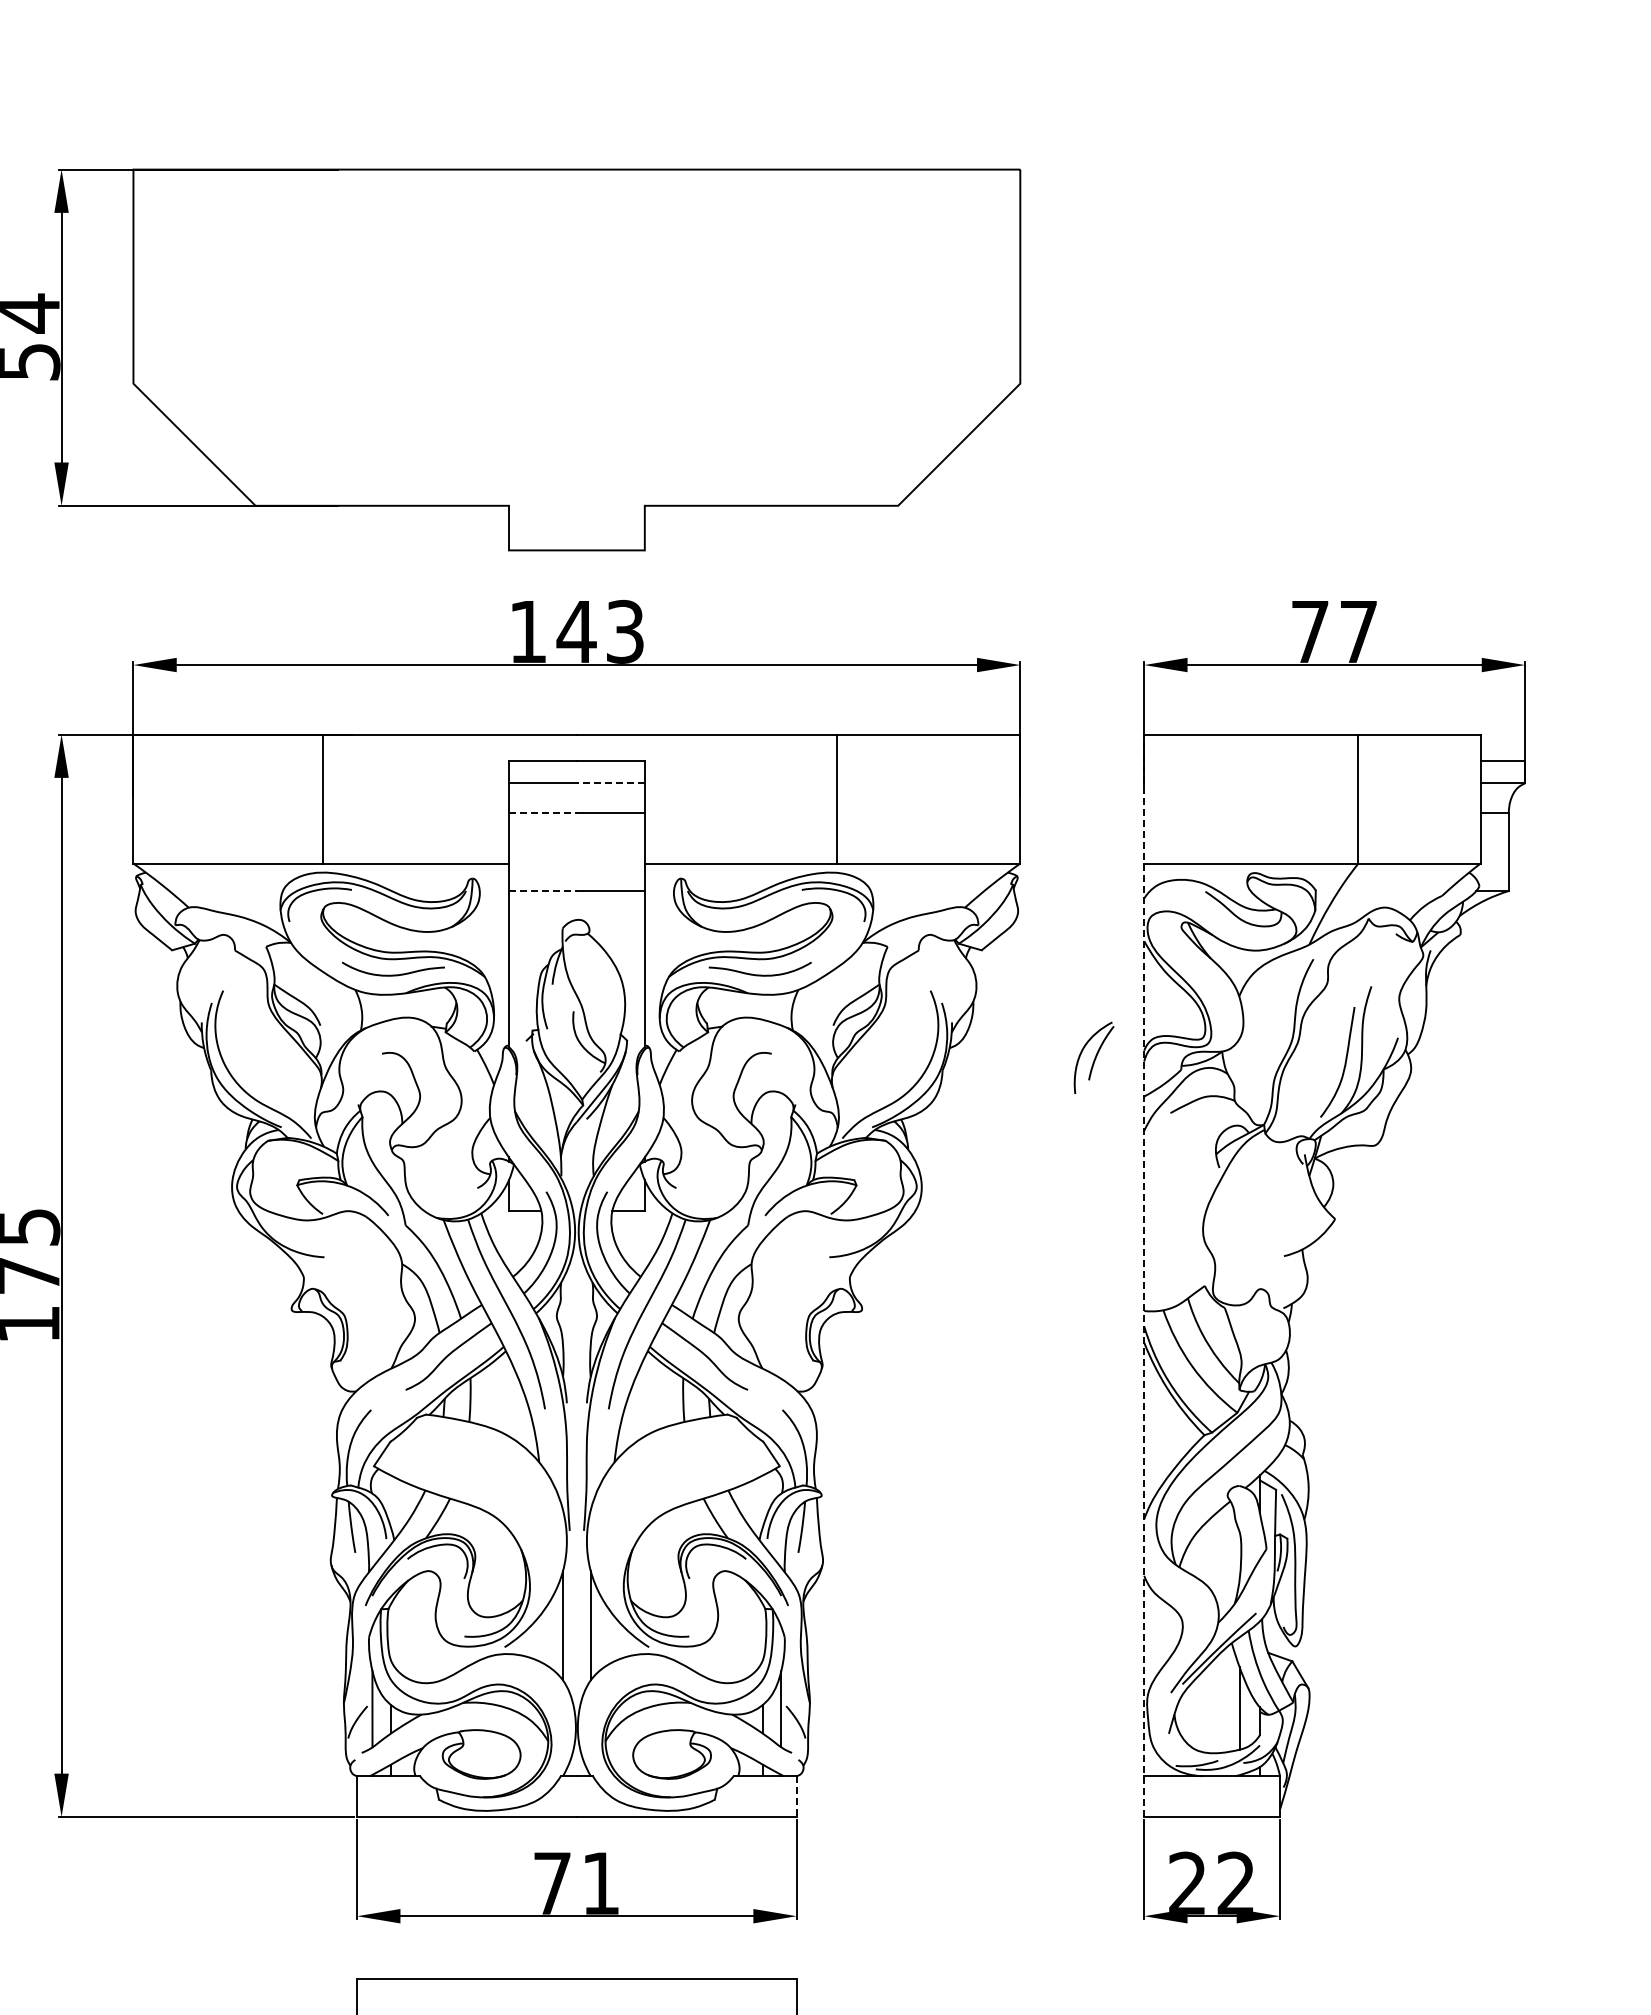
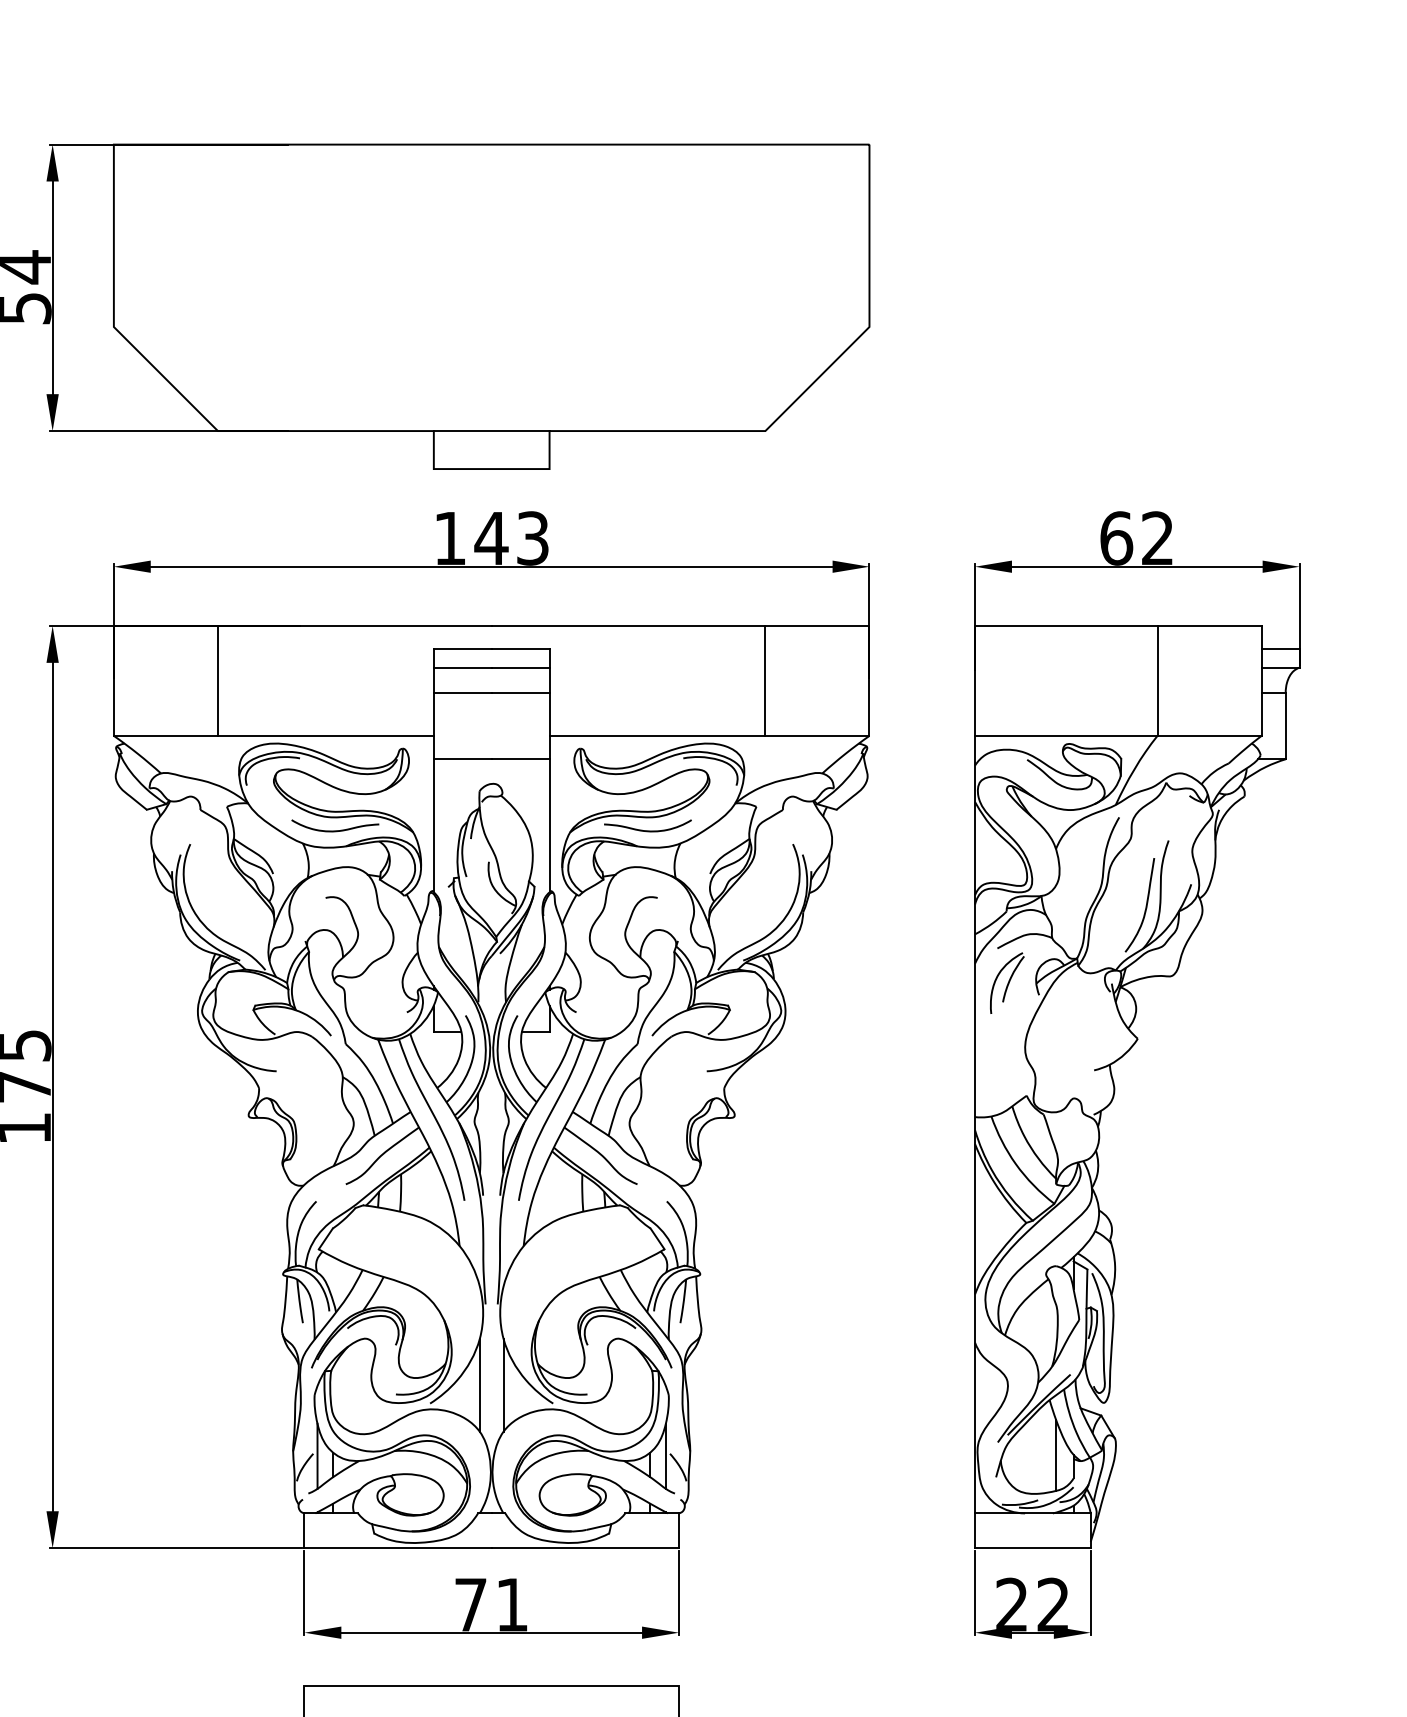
line: (576, 505) -> (491, 430), added
text: (1333, 631) -> (1136, 538), 77 -> 62
line: (610, 783) -> (520, 667), dashed -> solid
line: (322, 798) -> (217, 680), moved
line: (837, 798) -> (765, 680), moved
line: (542, 813) -> (462, 693), dashed -> solid
line: (542, 891) -> (462, 759), dashed -> solid
part: (1093, 1057) -> (1006, 982), moved
line: (1144, 1275) -> (975, 1086), dashed -> solid
line: (796, 1797) -> (678, 1531), dashed -> solid

